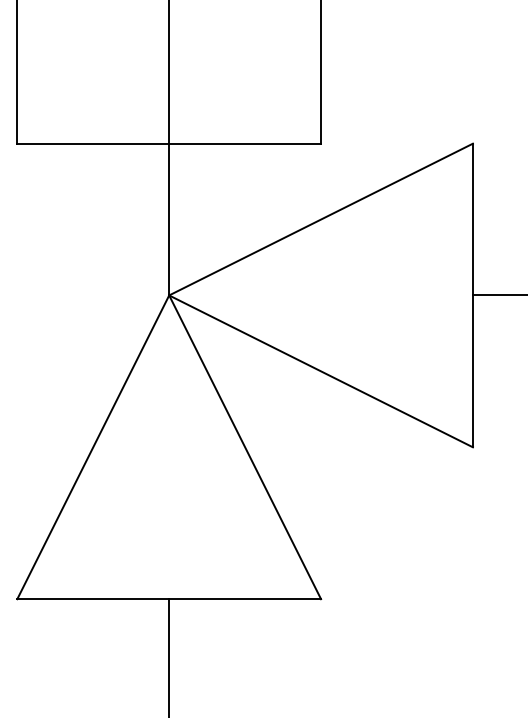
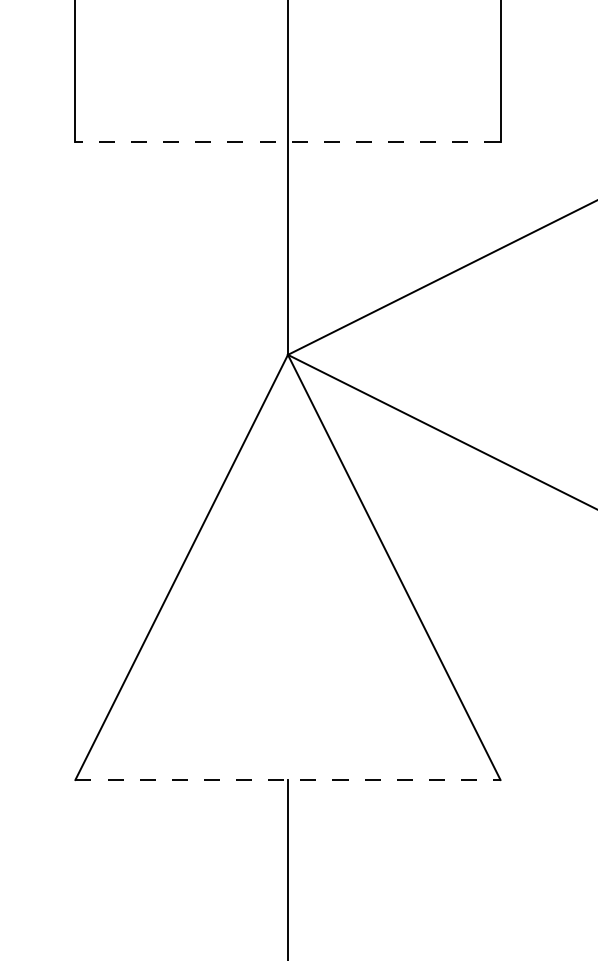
line: (169, 143) -> (288, 142), solid -> dashed
line: (169, 599) -> (288, 780), solid -> dashed

